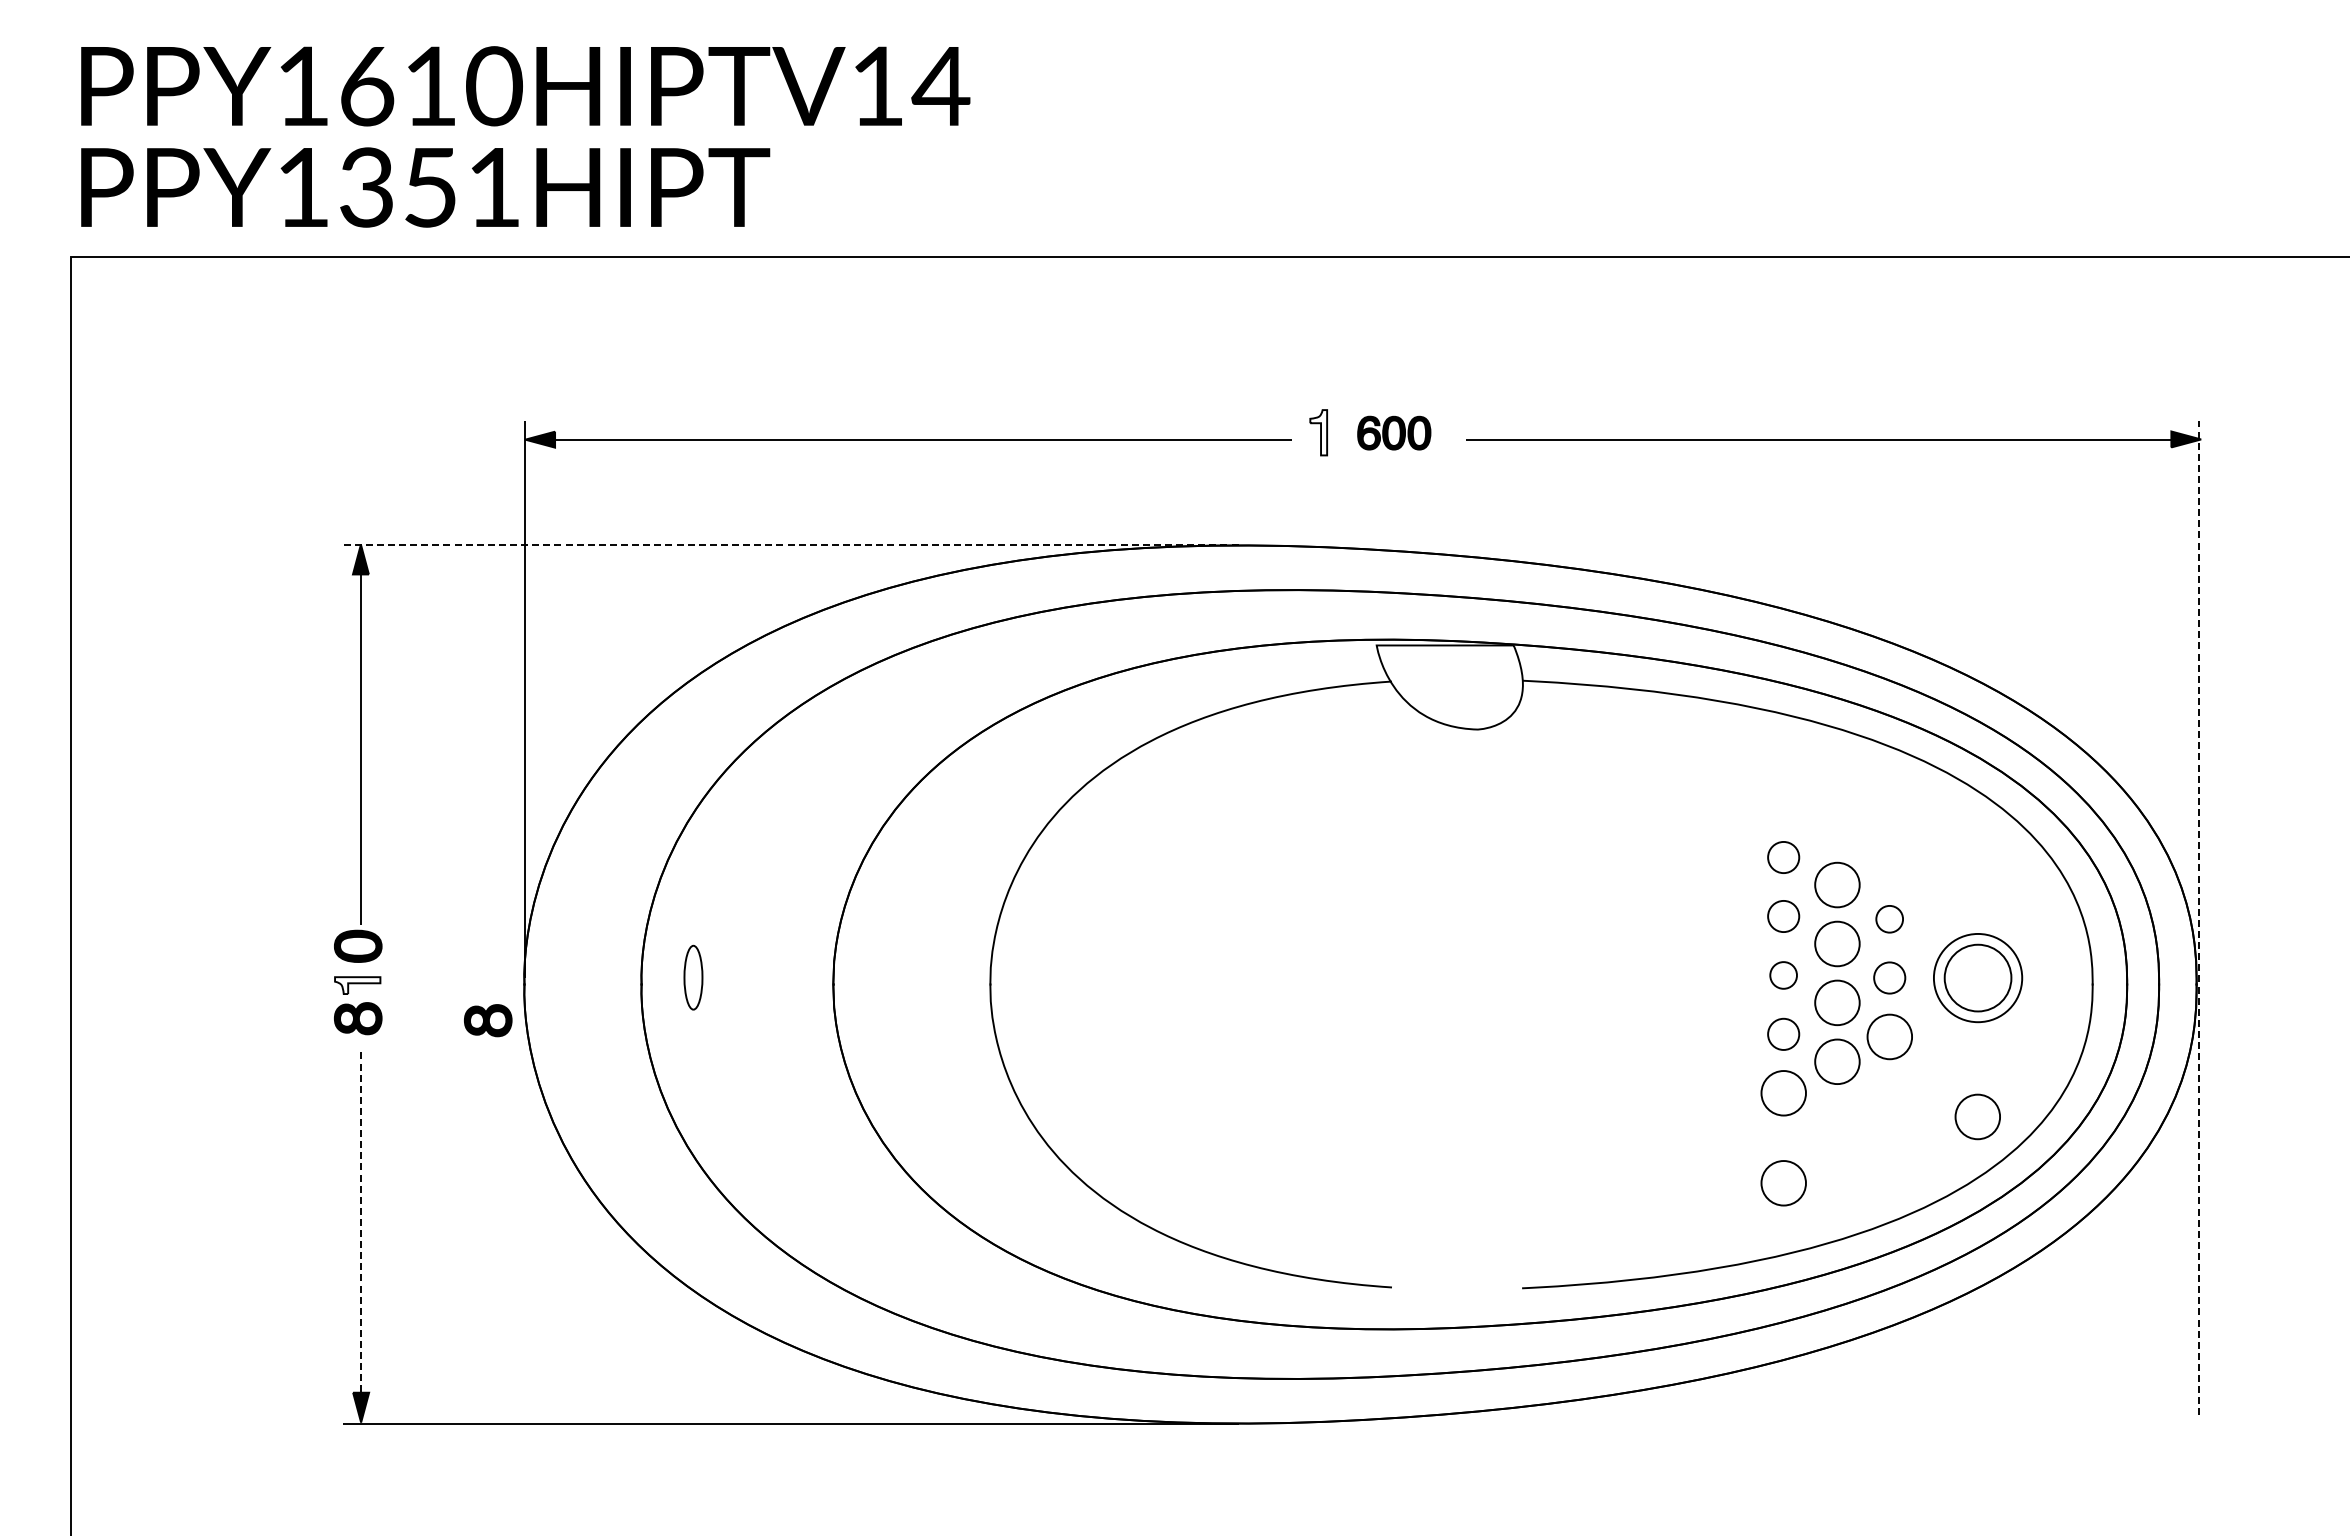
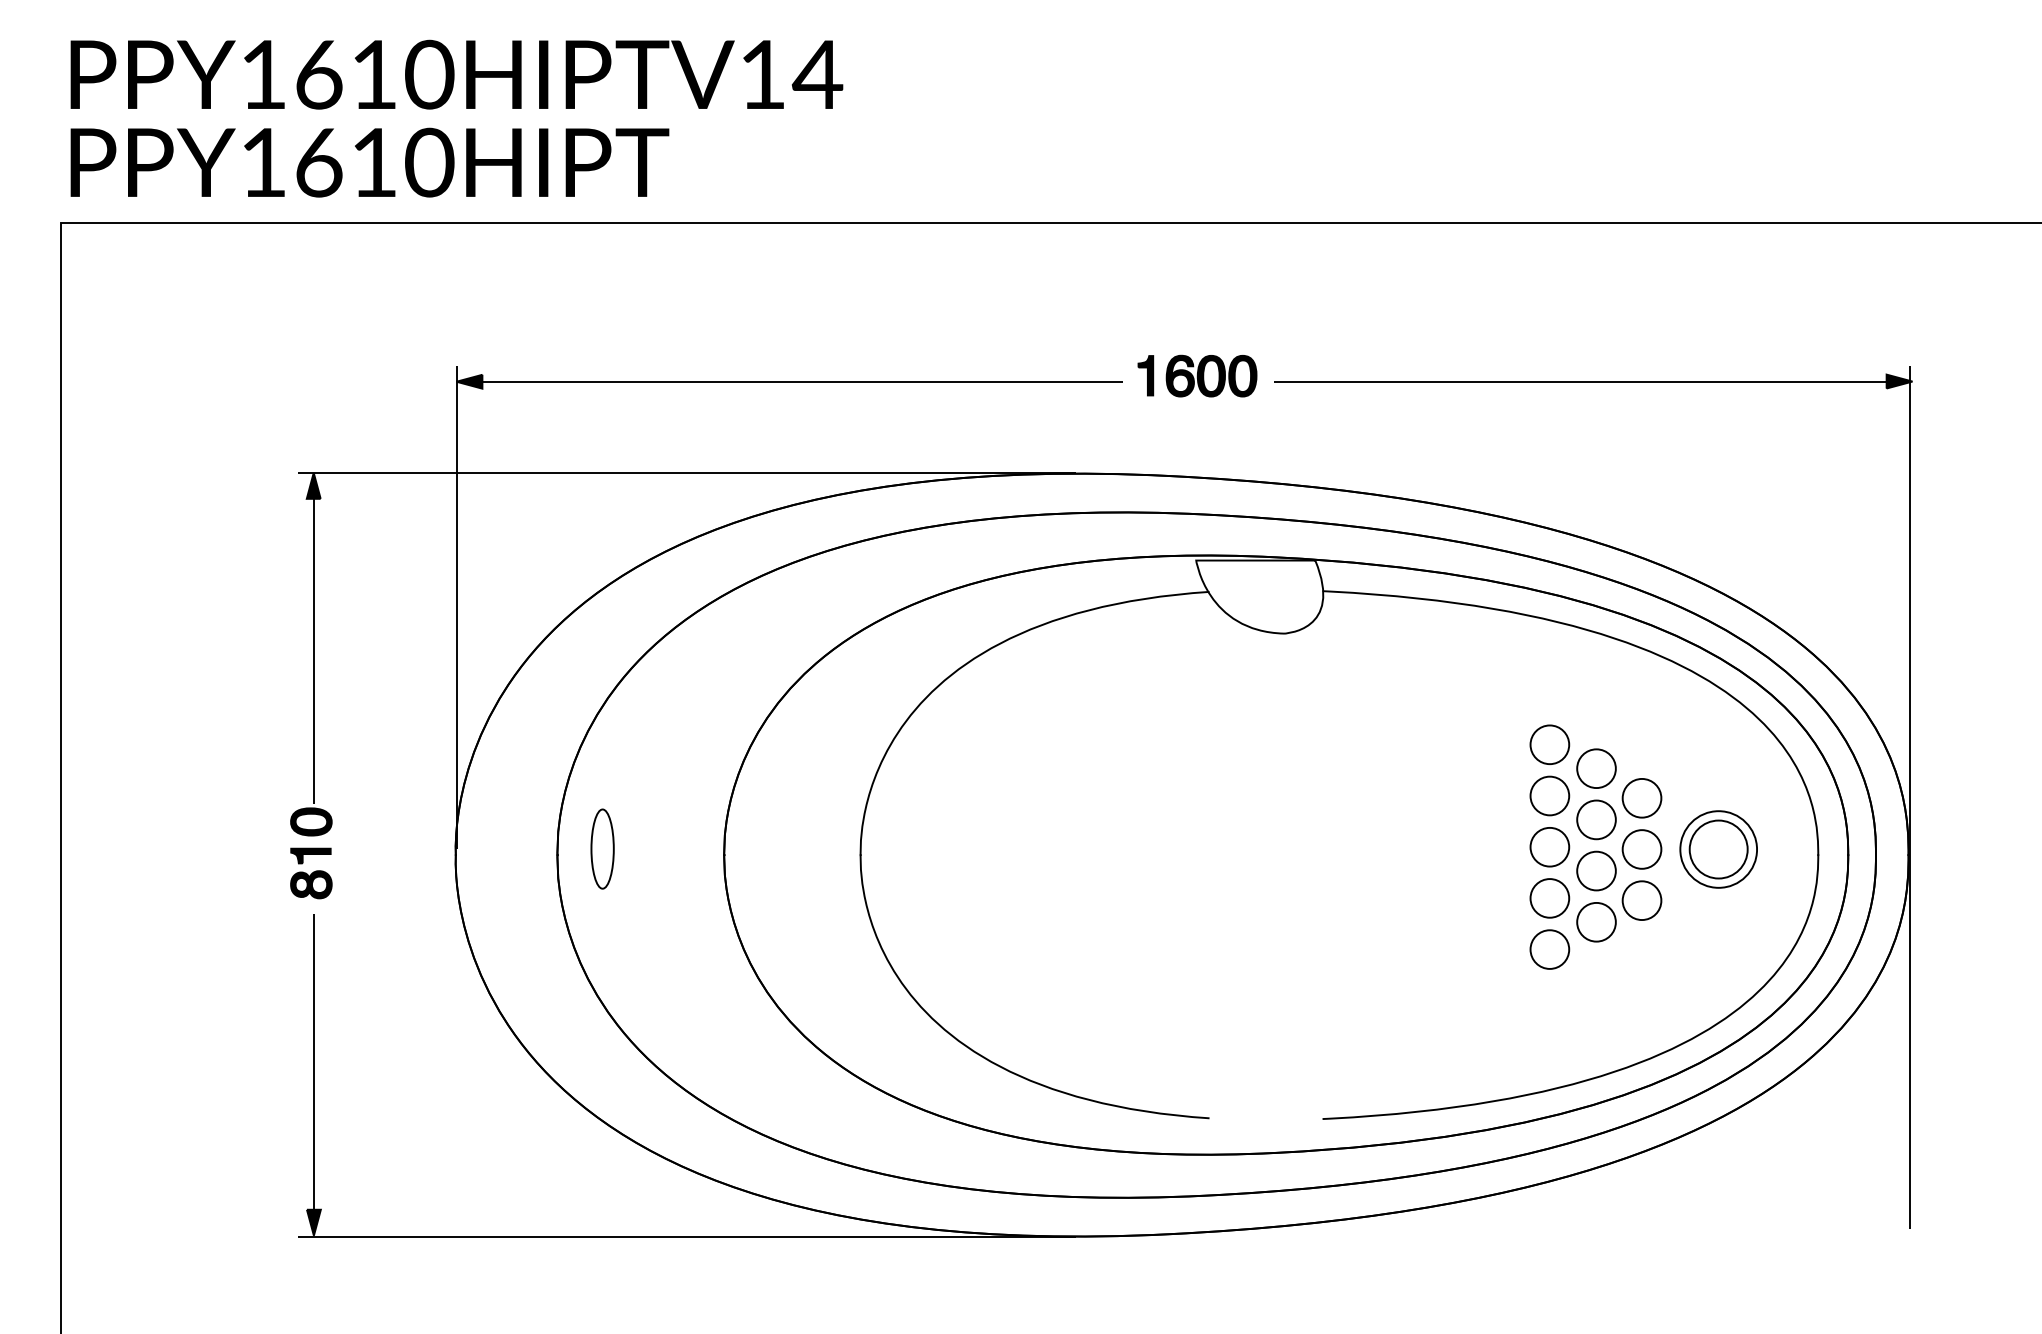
text: (431, 187) -> (375, 162), PPY1351HIPT -> PPY1610HIPT
fill: (1318, 432) -> (1145, 375), added
part: (1393, 432) -> (1210, 375), size x1.43
line: (790, 545) -> (686, 473), dashed -> solid
part: (1783, 857) -> (1549, 744), size x1.43
part: (1783, 916) -> (1549, 796), size x1.43
line: (2198, 917) -> (1910, 796), dashed -> solid
part: (1889, 919) -> (1641, 798), size x1.67
part: (1783, 975) -> (1549, 847), size x1.67
part: (693, 977) -> (602, 849), size x1.43
part: (1889, 977) -> (1641, 849), size x1.43
fill: (357, 985) -> (310, 855), added
part: (488, 1020) -> (424, 886), removed
part: (1783, 1034) -> (1549, 898), size x1.43
part: (1977, 1116) -> (1718, 969), removed
part: (1783, 1183) -> (1549, 1027), removed
line: (361, 1229) -> (314, 1067), dashed -> solid

